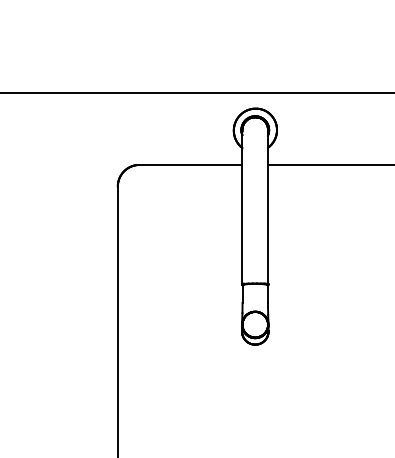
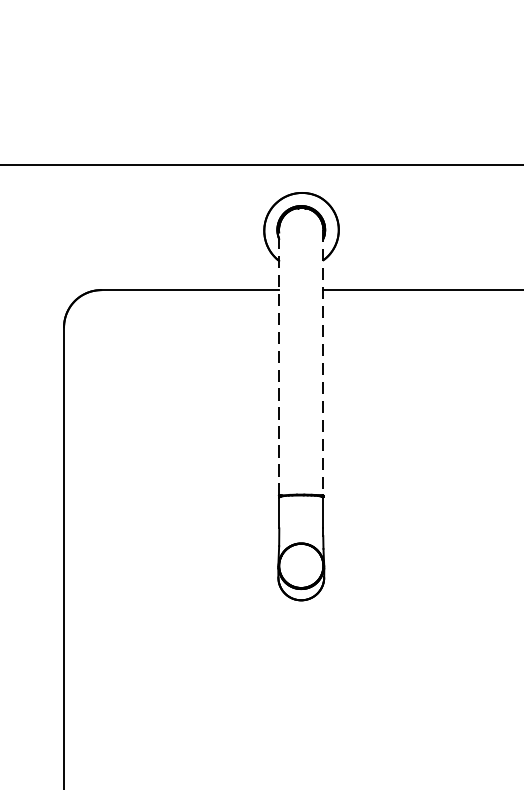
line: (242, 207) -> (279, 363), solid -> dashed
line: (268, 207) -> (324, 363), solid -> dashed

